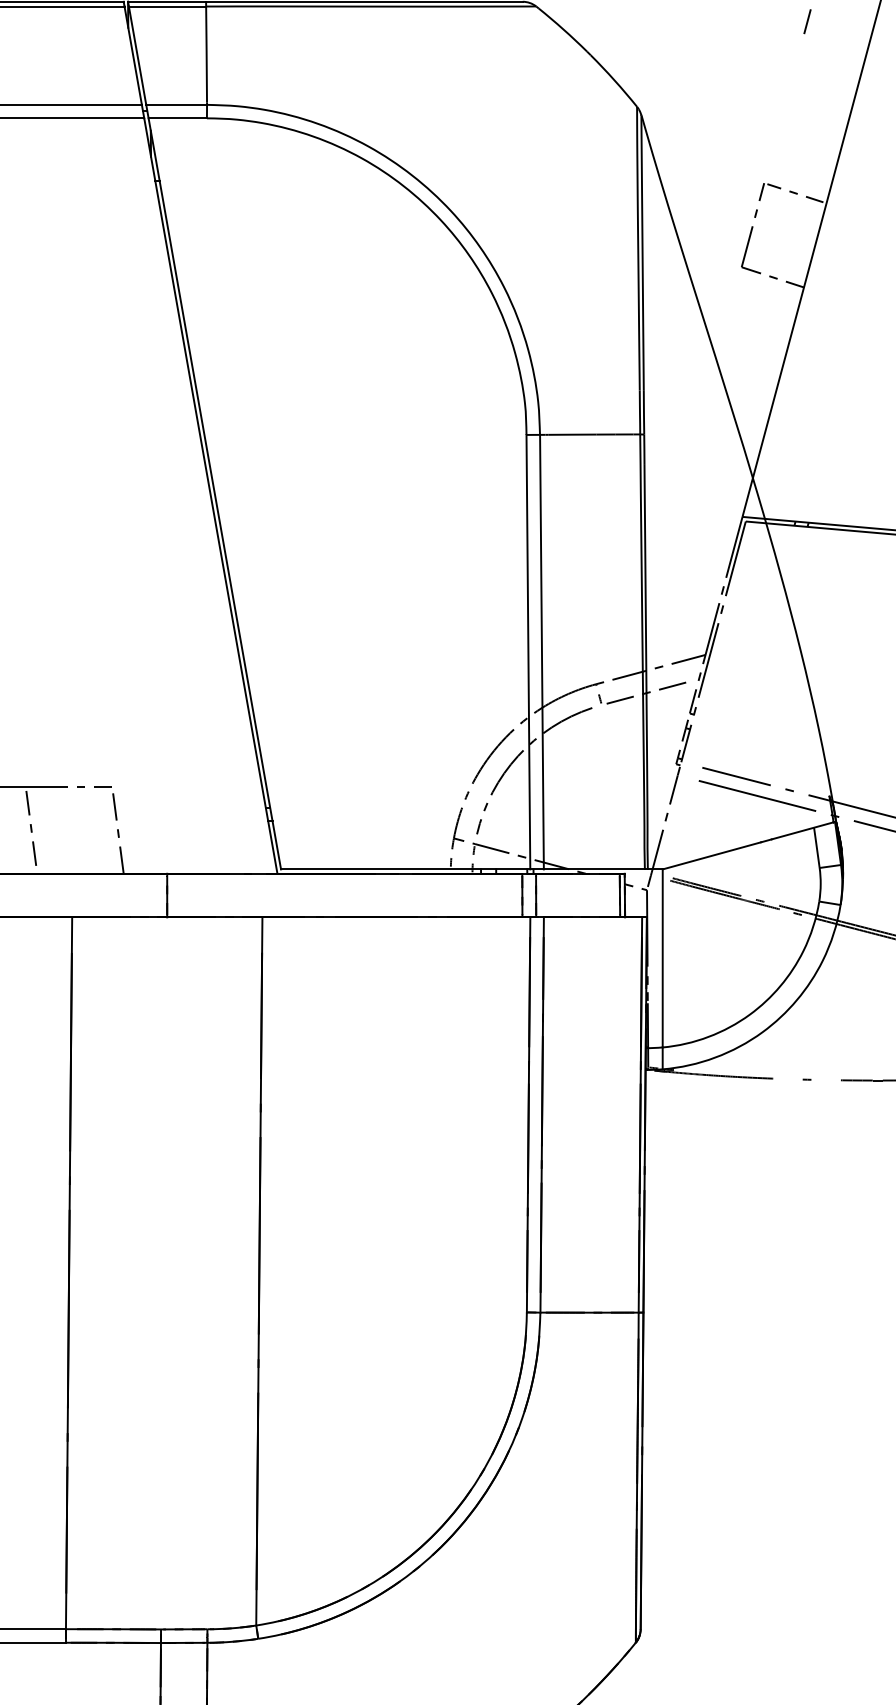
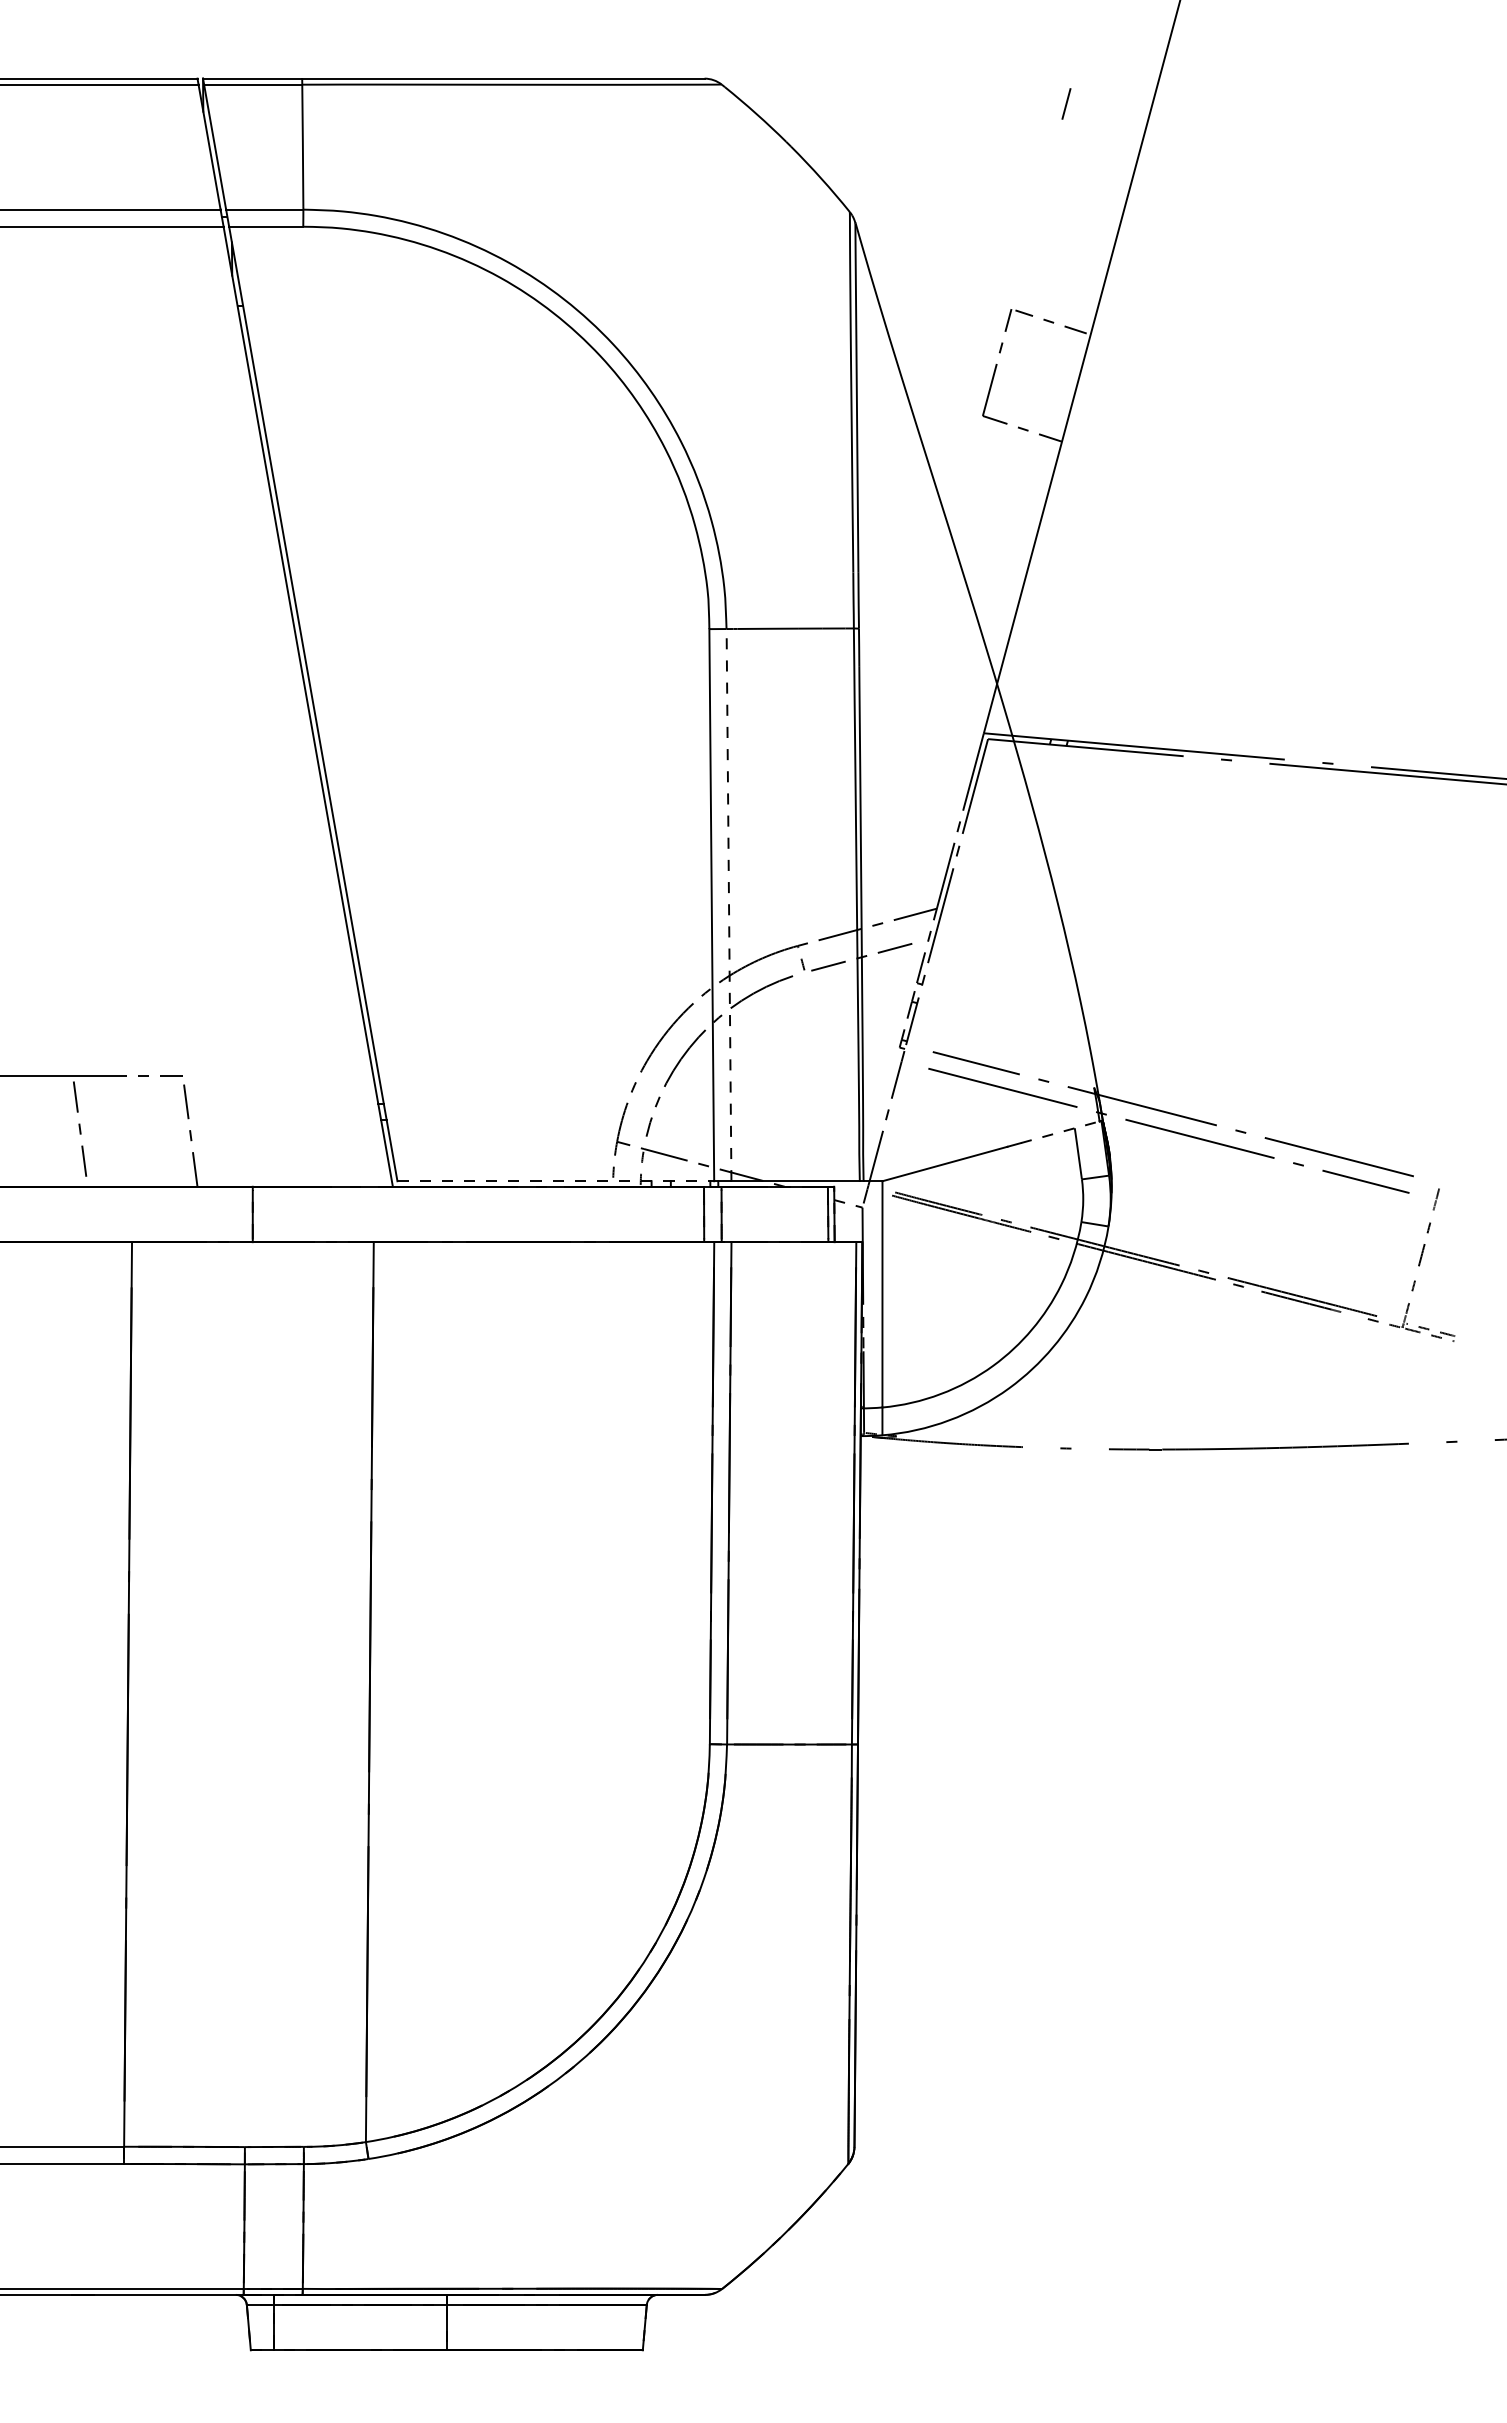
line: (542, 651) -> (729, 904), solid -> dashed
line: (802, 831) -> (1060, 1132), solid -> dashed
line: (406, 869) -> (556, 1181), solid -> dashed

